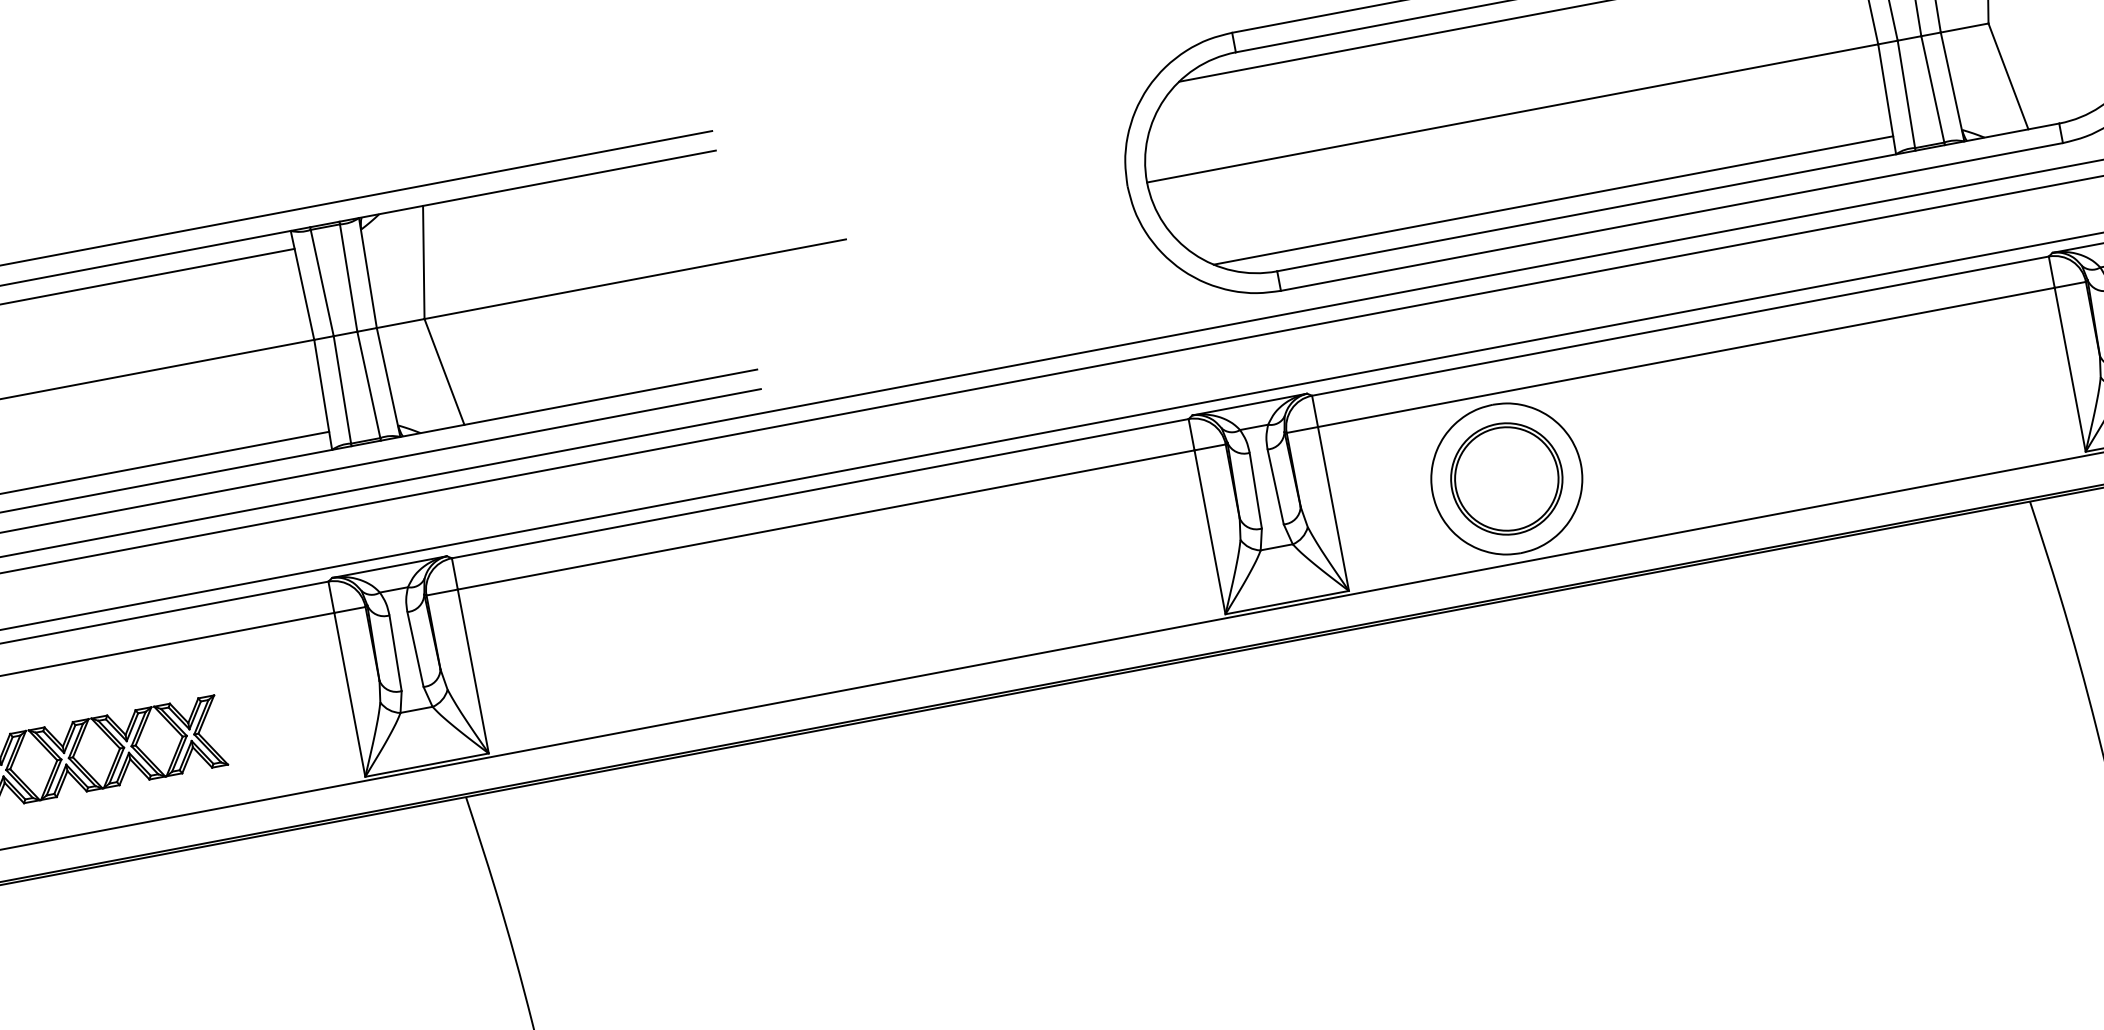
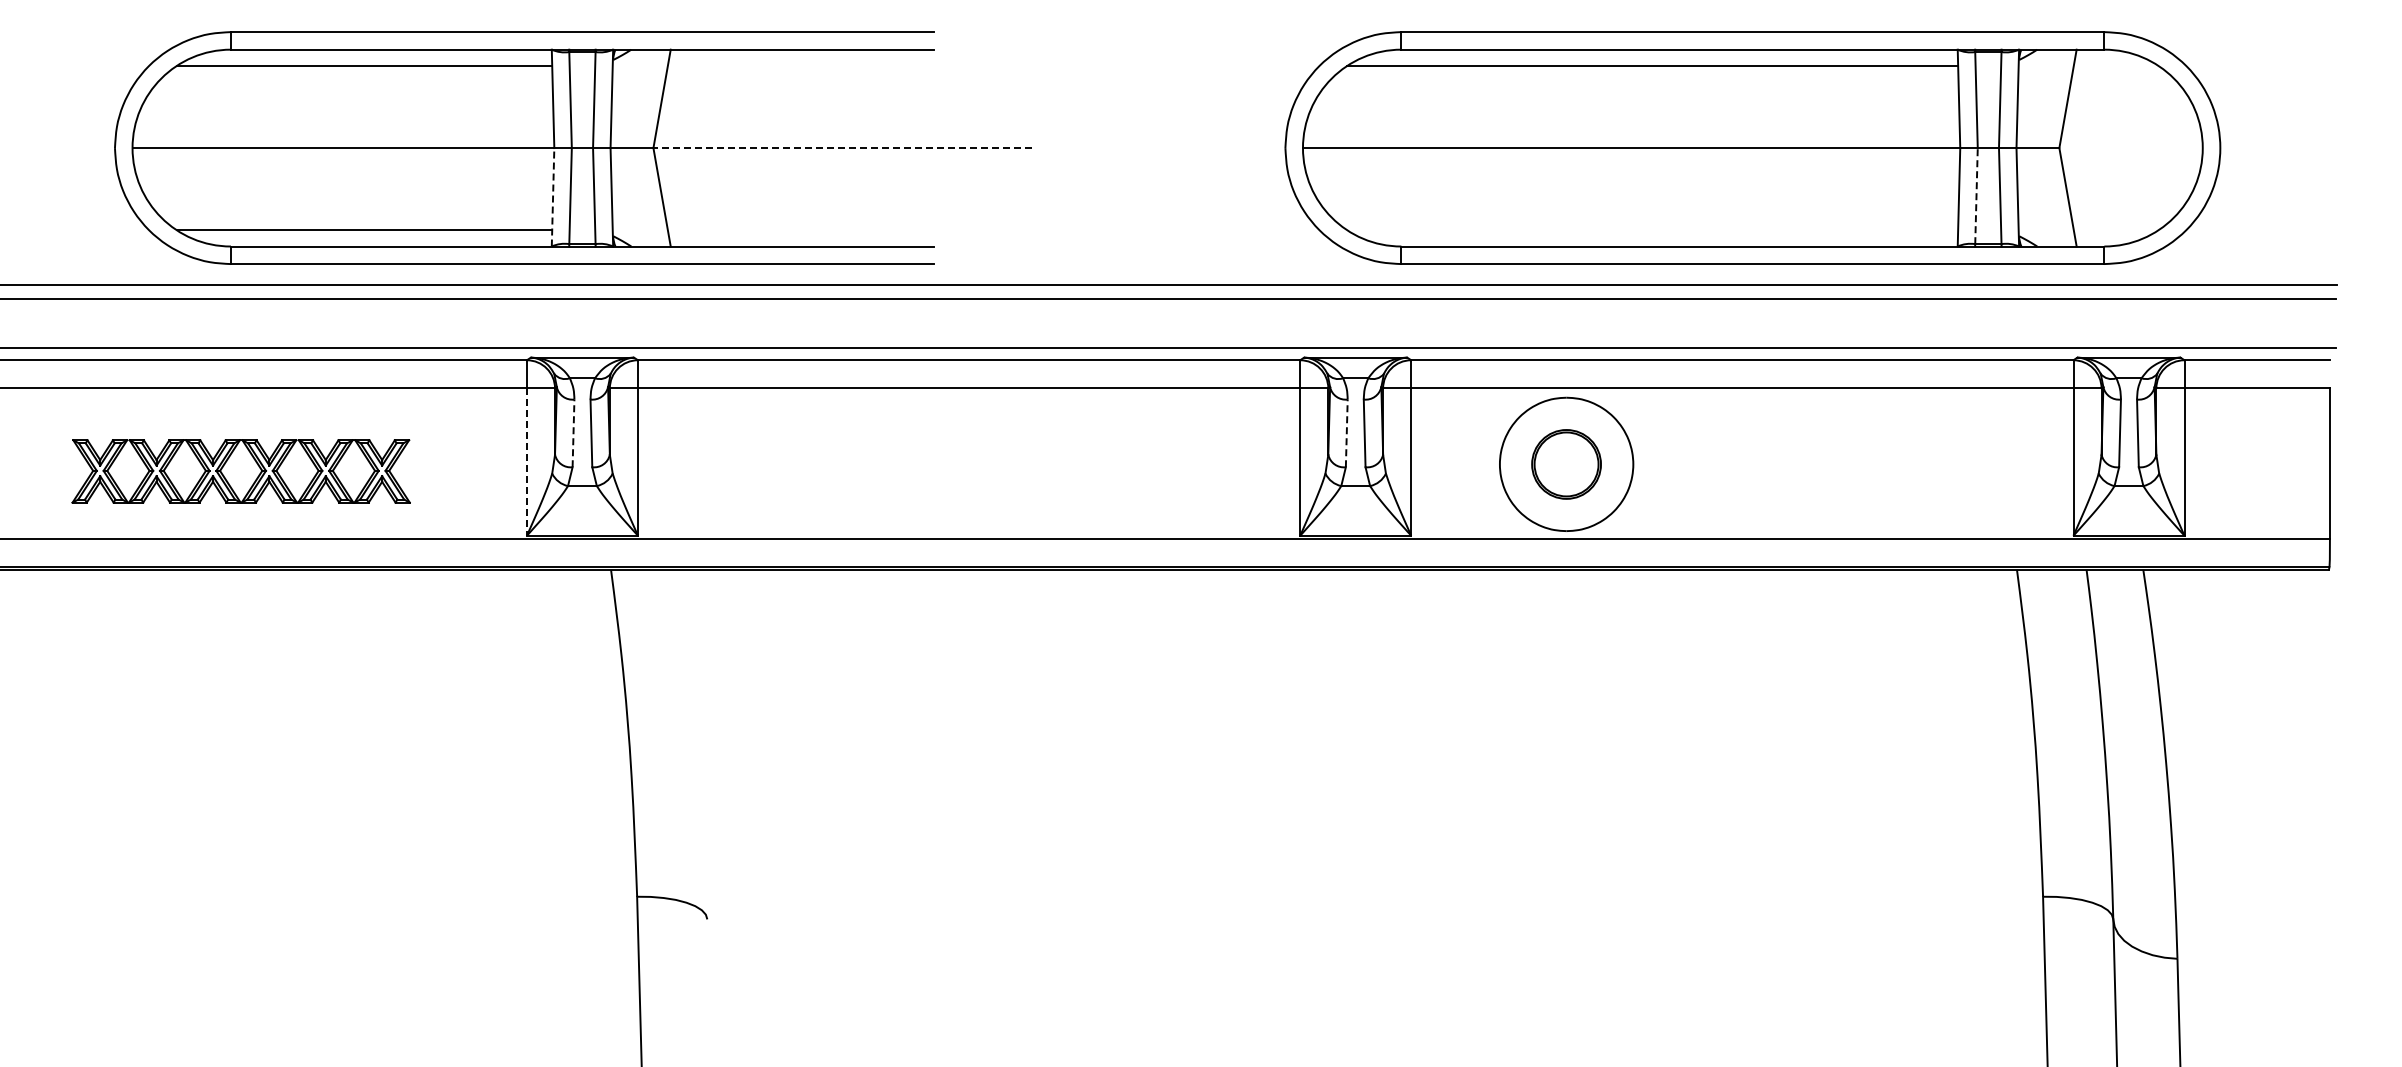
line: (1906, 93) -> (1976, 195), solid -> dashed
line: (1553, 200) -> (1652, 230), removed
line: (634, 279) -> (842, 148), solid -> dashed
line: (323, 393) -> (553, 196), solid -> dashed
part: (1506, 479) -> (1566, 464), size x0.7
line: (1255, 490) -> (1346, 433), solid -> dashed
line: (395, 653) -> (573, 433), solid -> dashed
line: (349, 695) -> (526, 462), solid -> dashed

